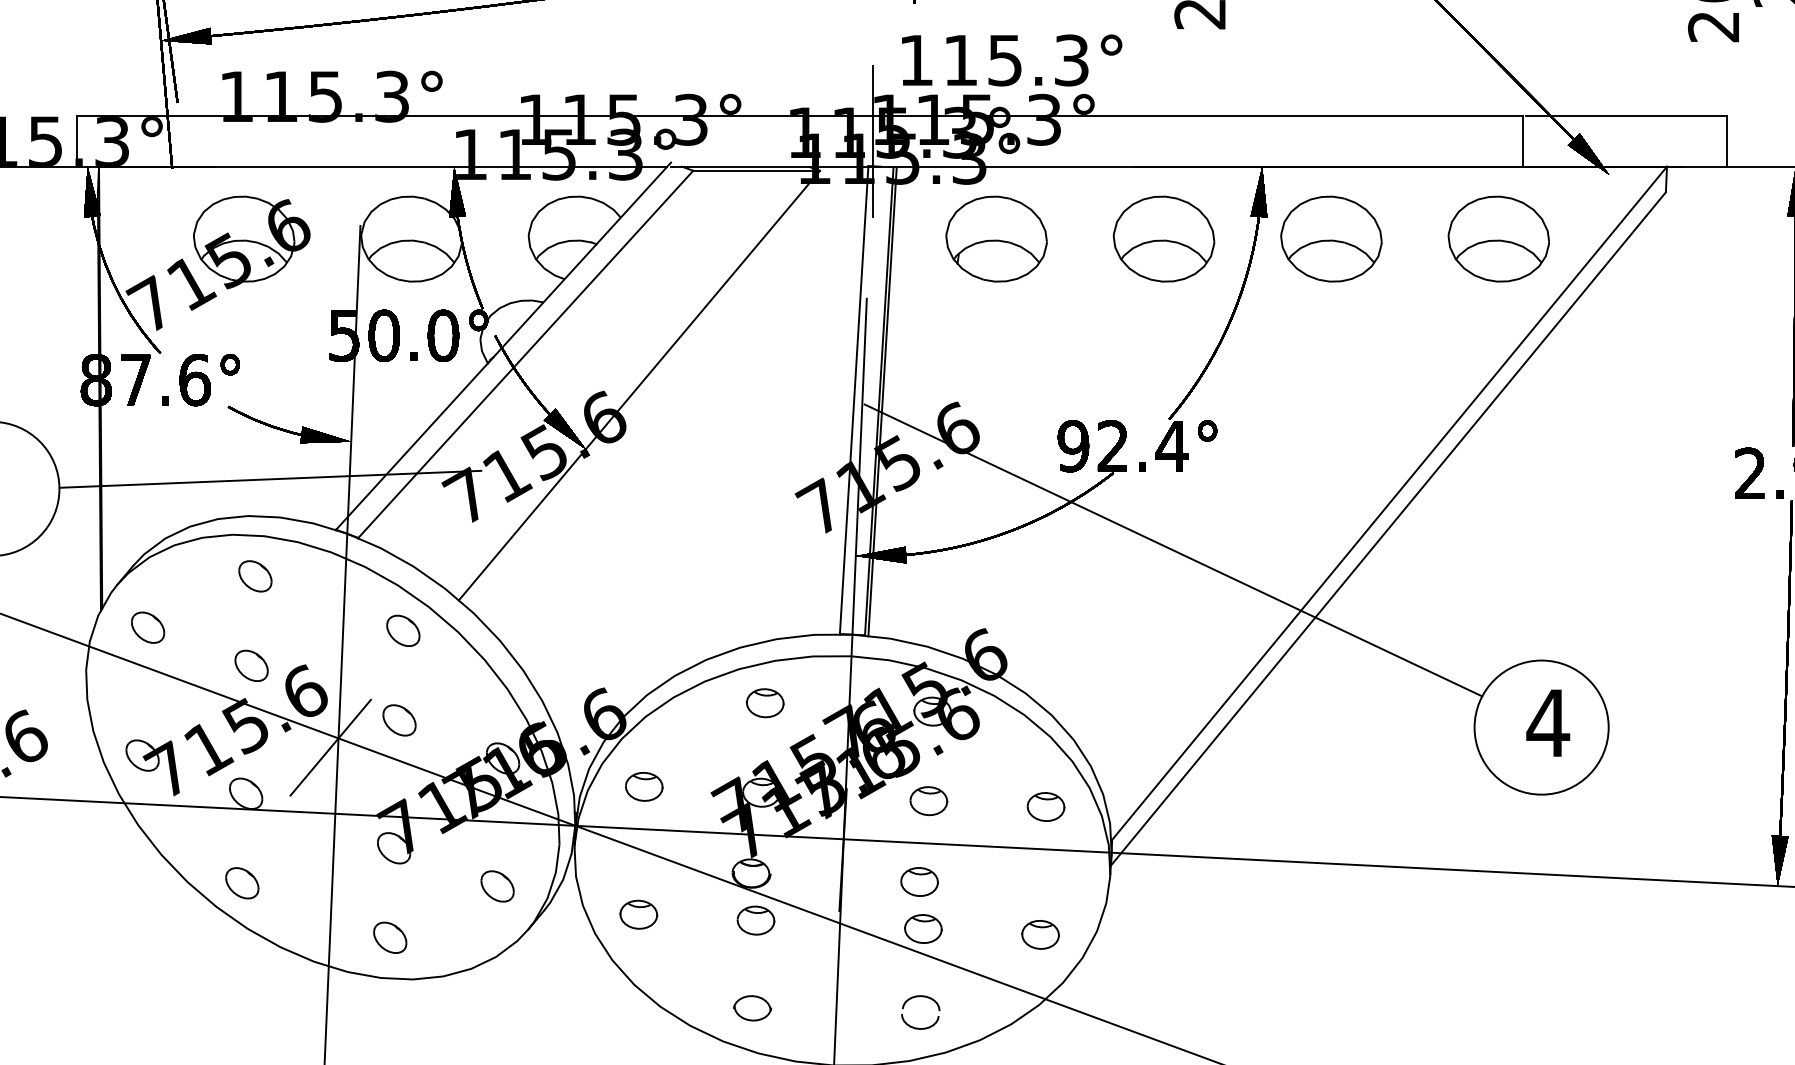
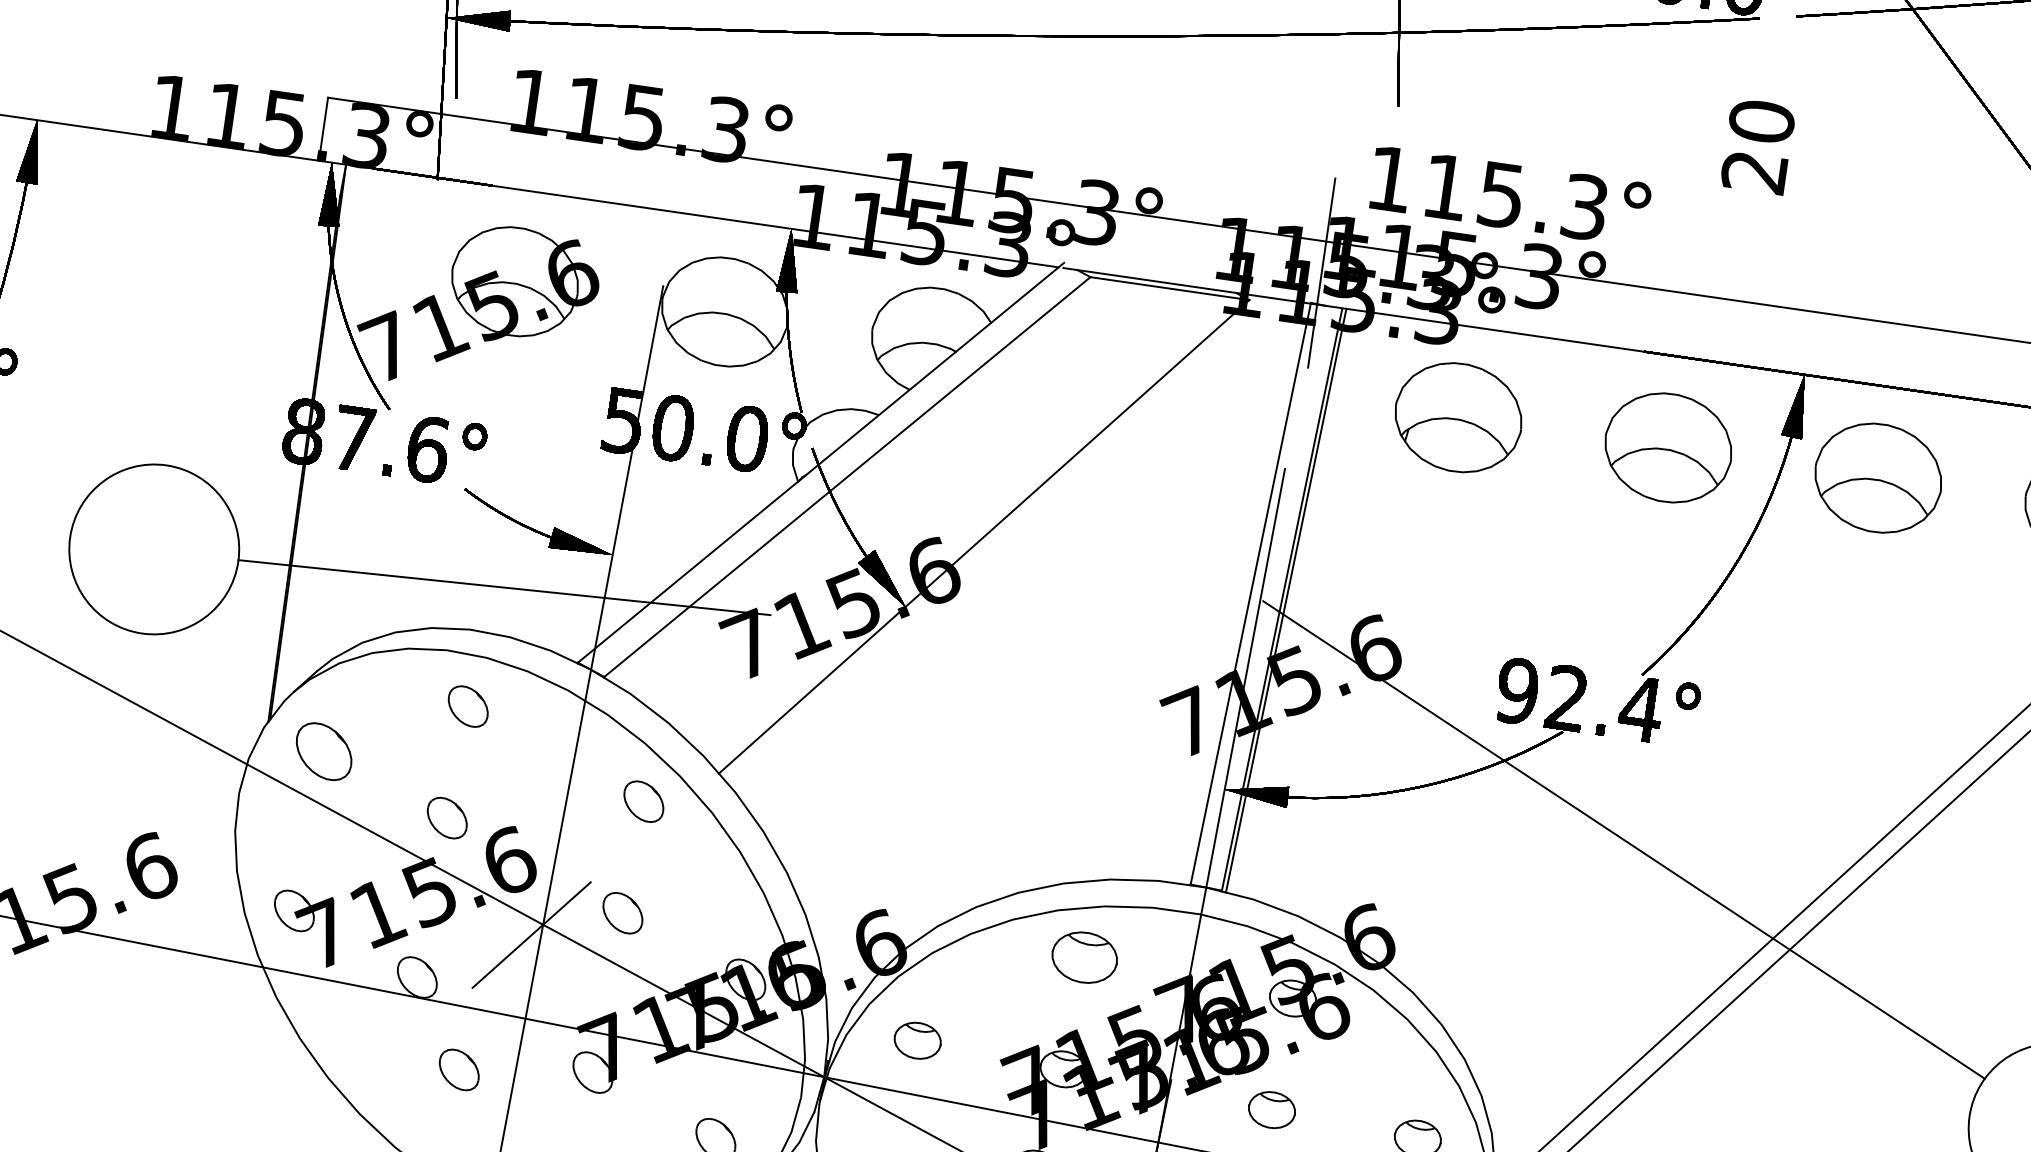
part: (148, 627) -> (324, 751), size x1.4
part: (764, 703) -> (1083, 957), size x1.4
part: (242, 883) -> (459, 1070), moved

